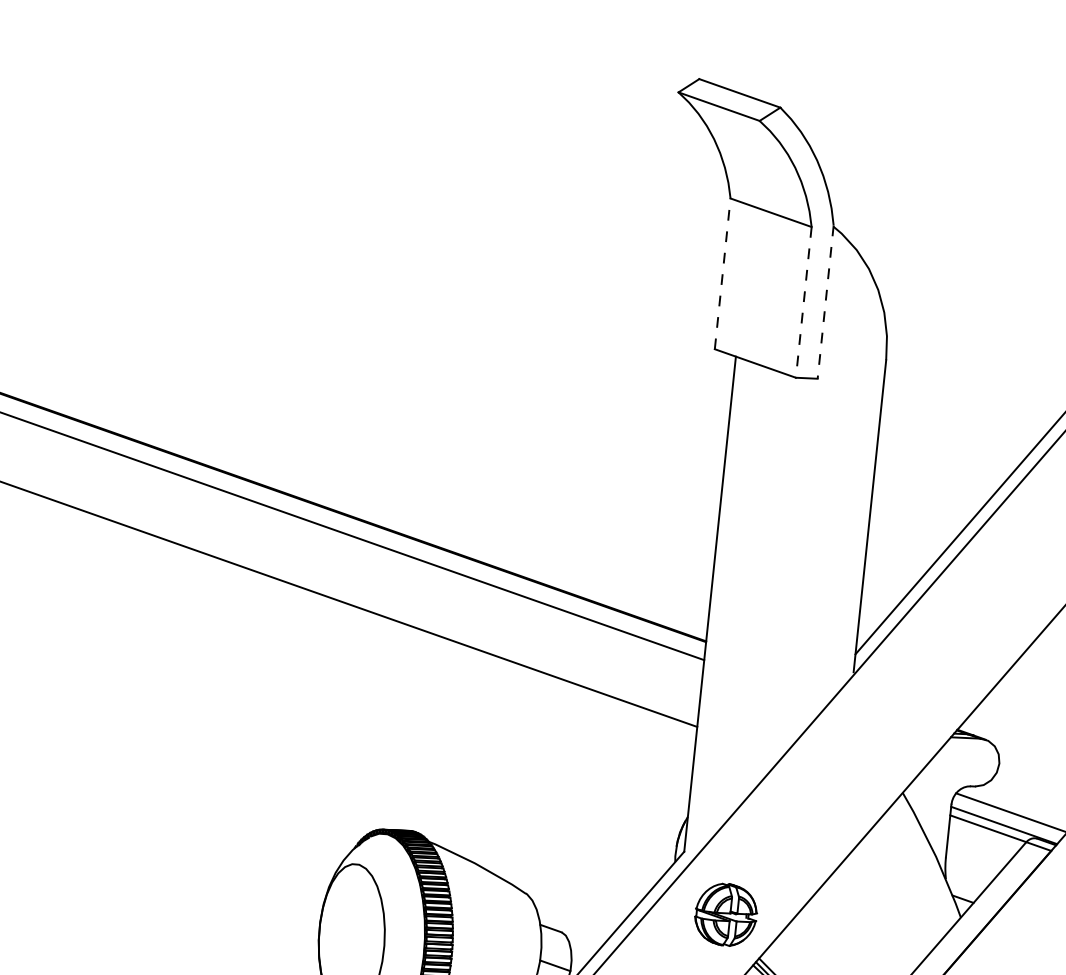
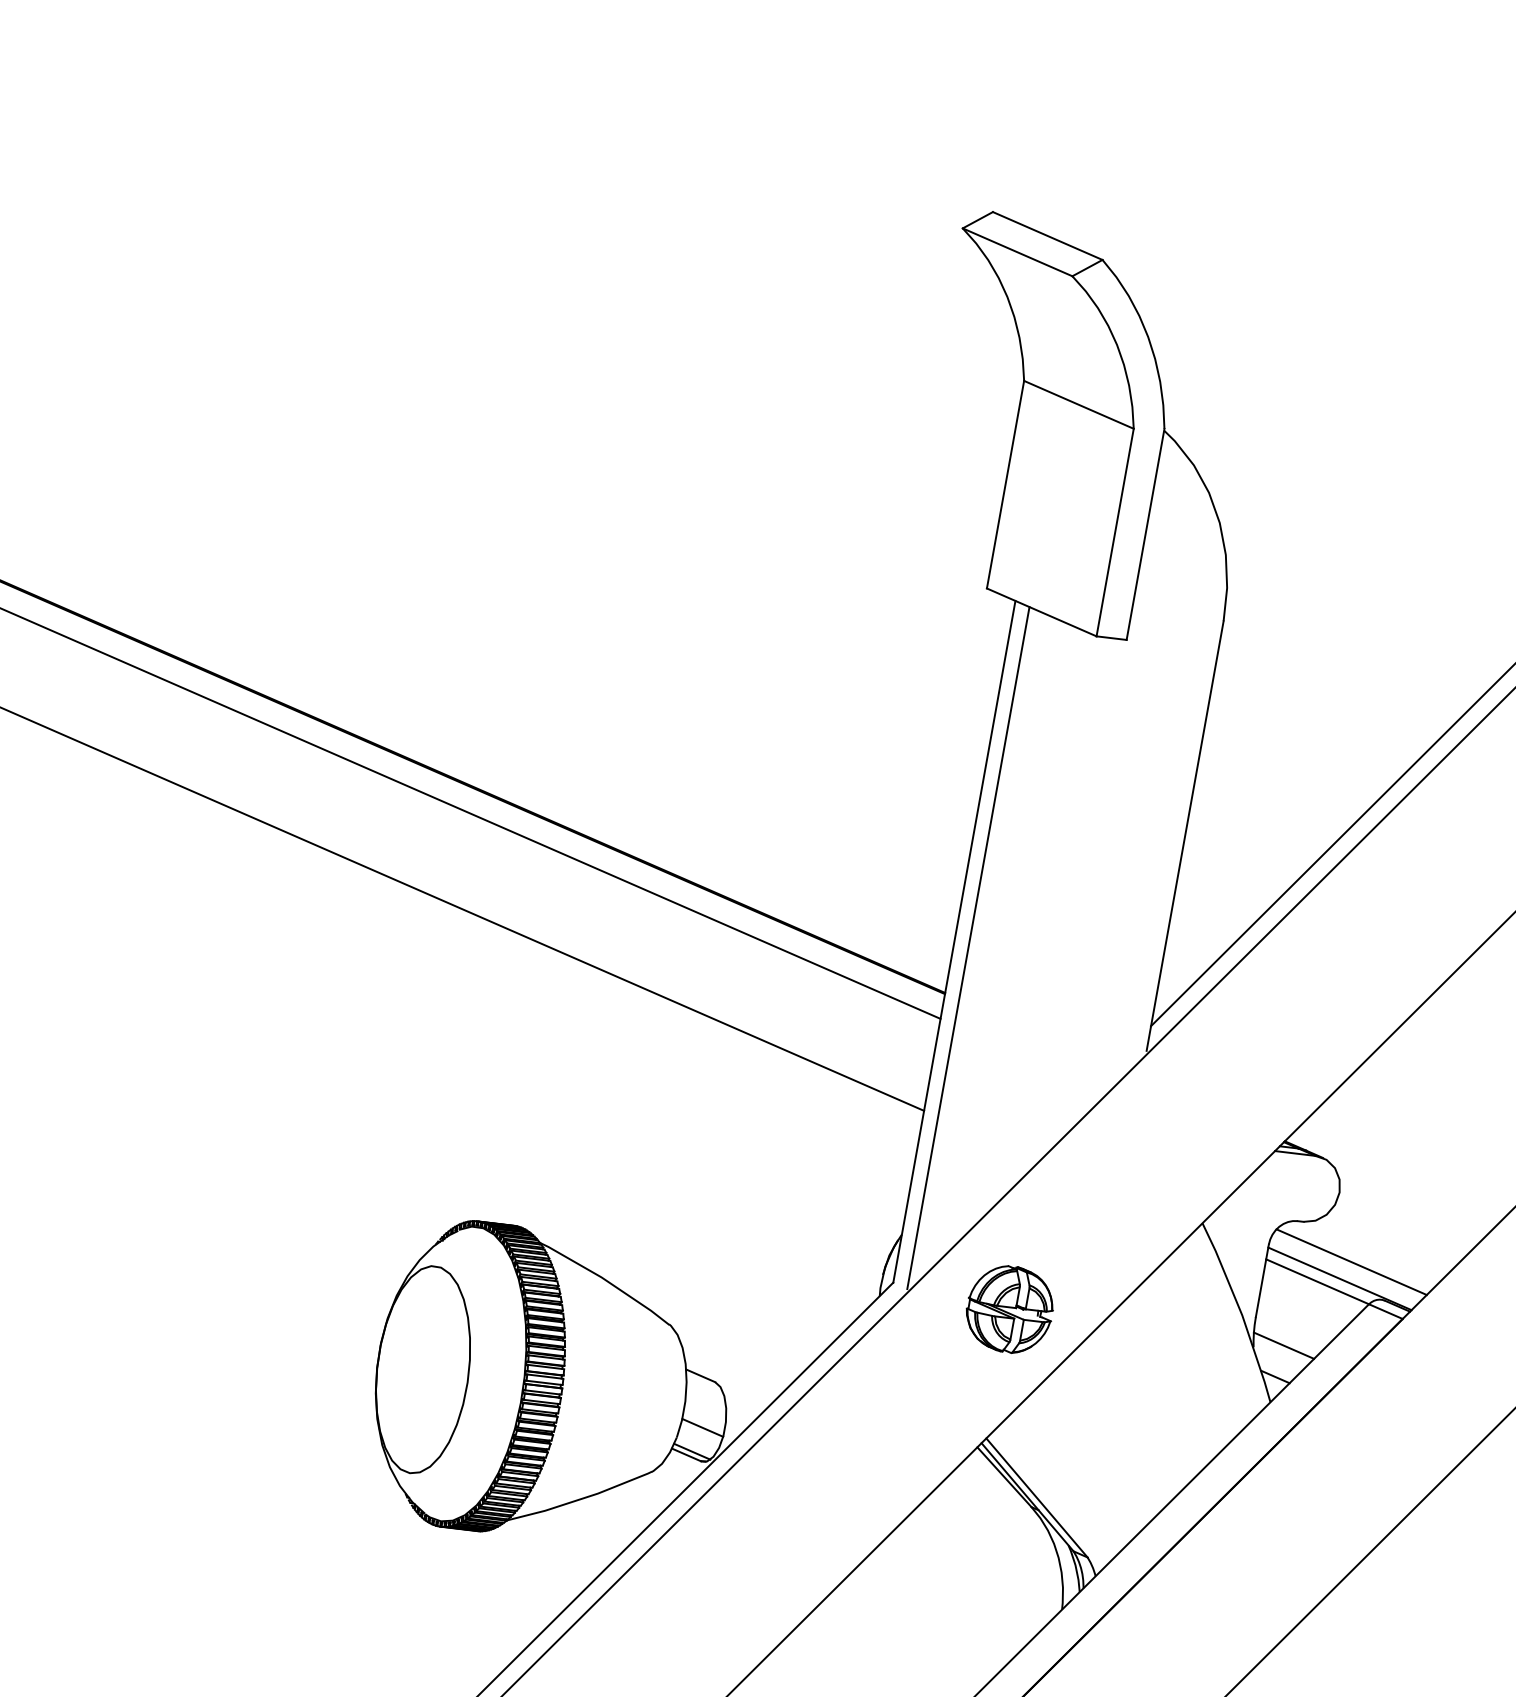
line: (722, 273) -> (1005, 484), dashed -> solid
line: (825, 302) -> (1145, 534), dashed -> solid
line: (804, 303) -> (1115, 533), dashed -> solid
line: (720, 608) -> (968, 948), added
line: (967, 876) -> (1283, 1345), added
part: (725, 914) -> (1009, 1309), moved

